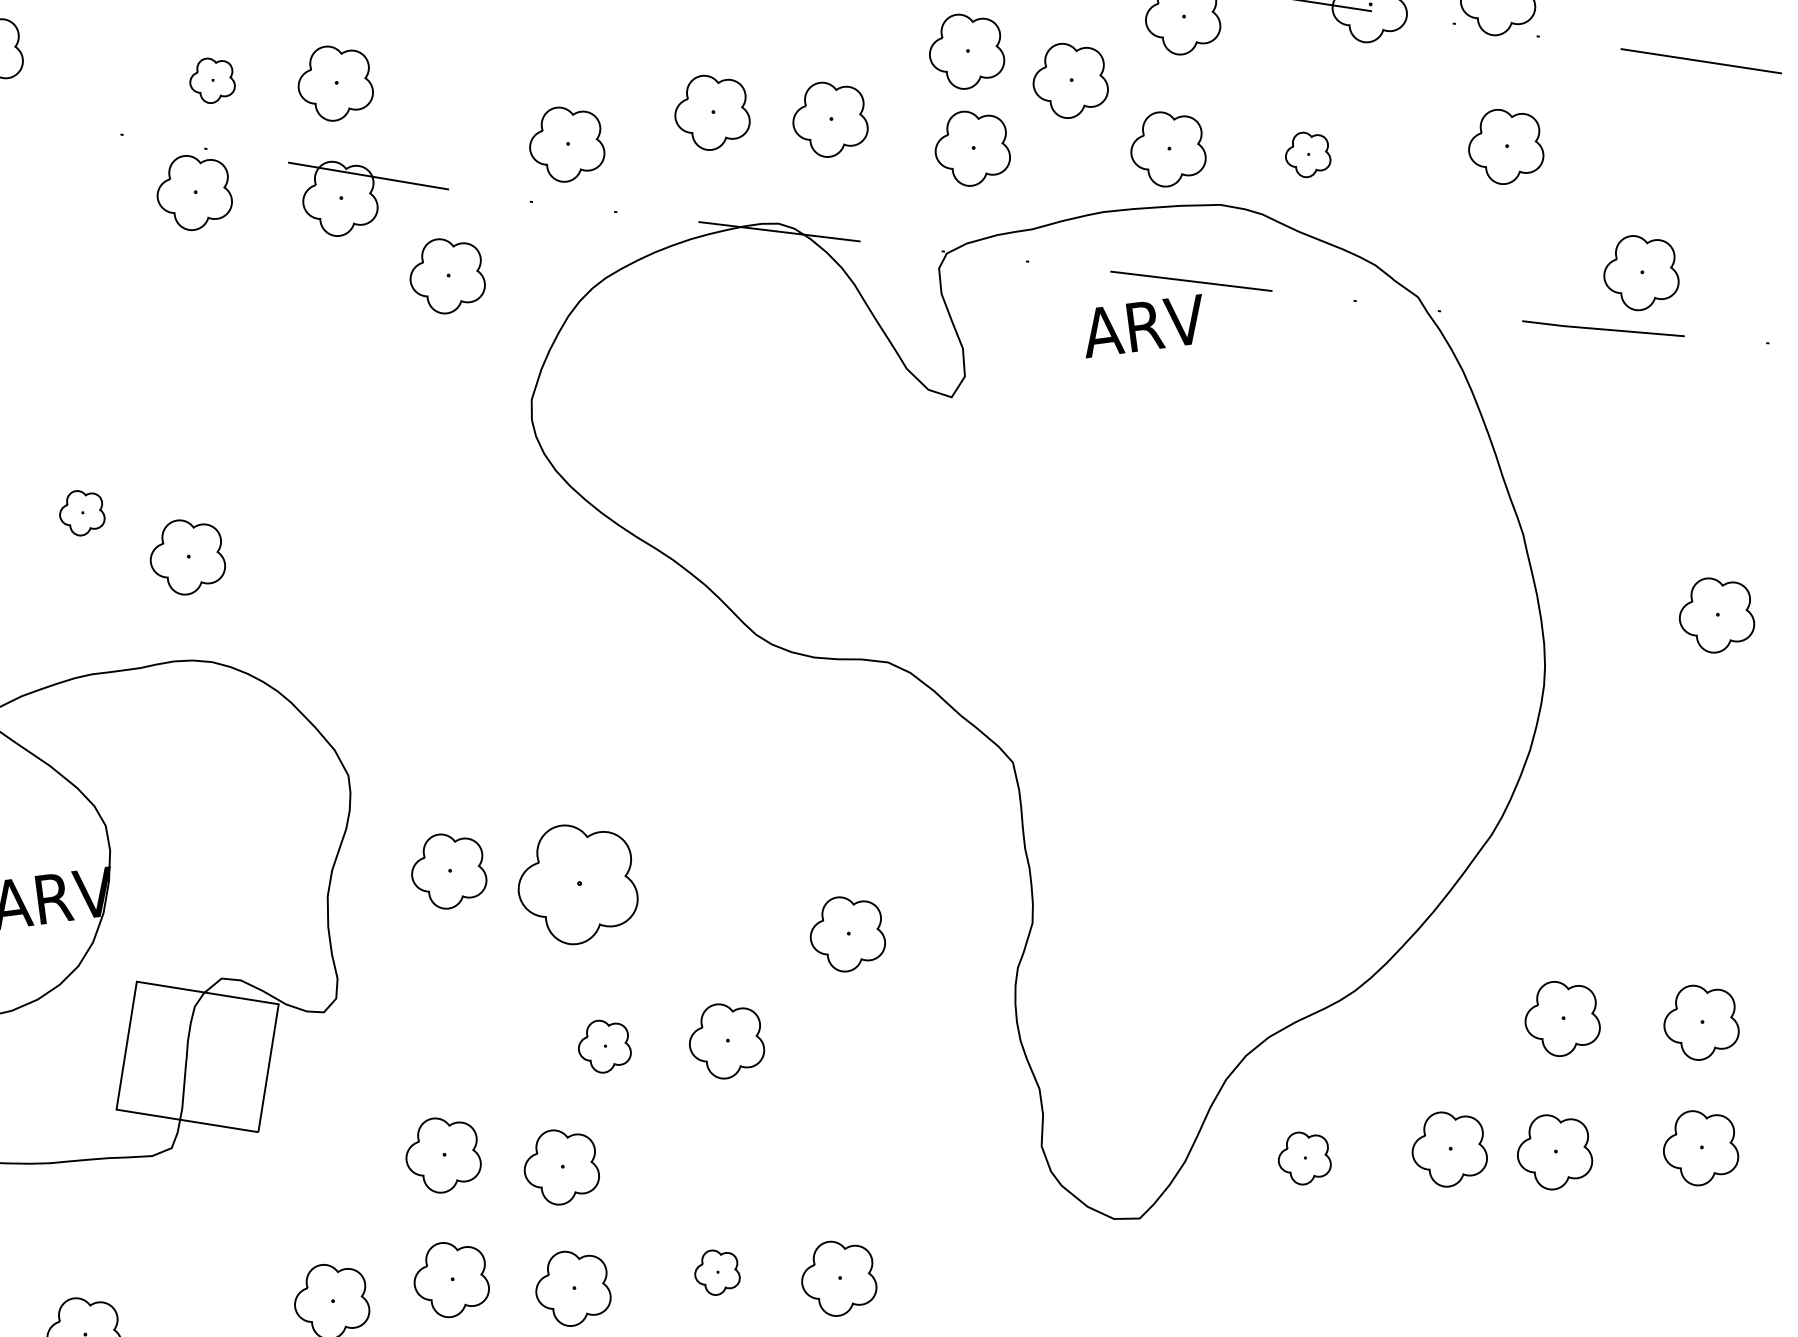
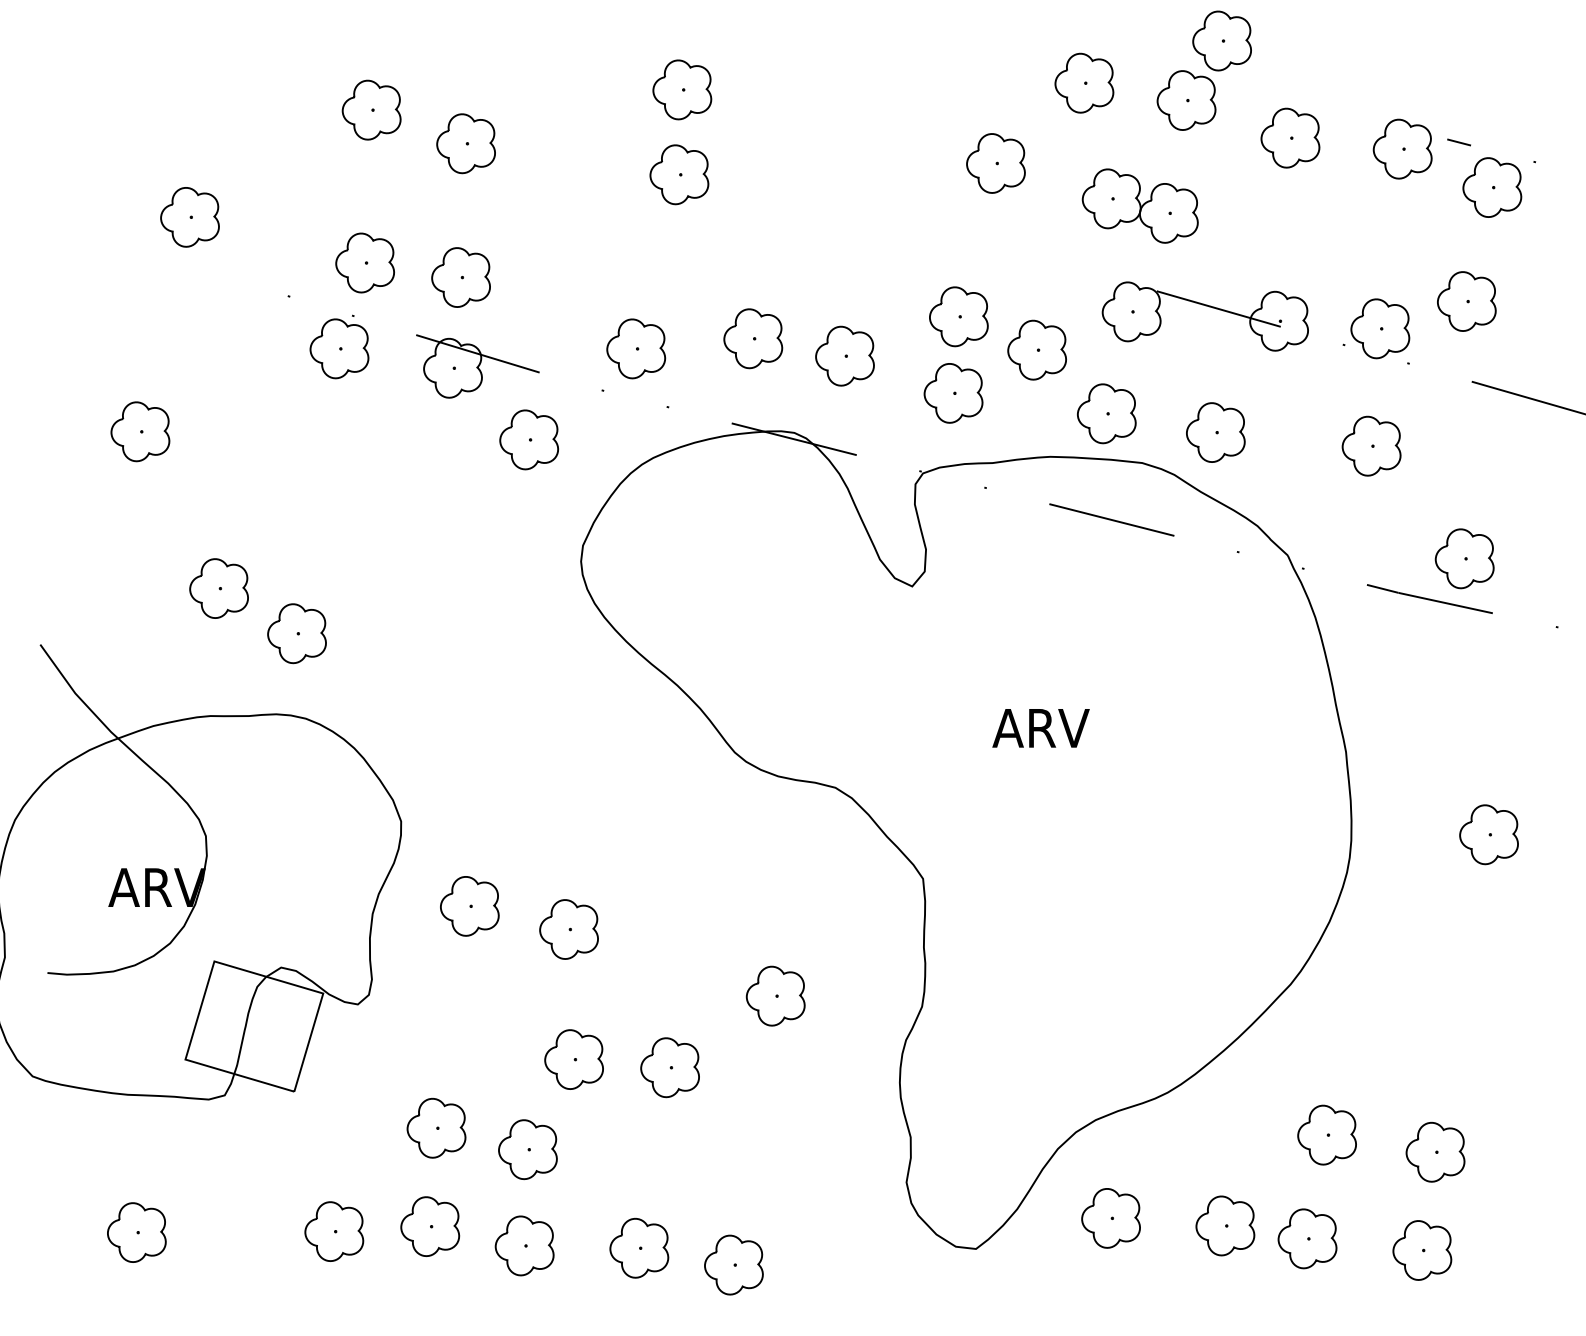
part: (211, 79) -> (364, 262), size x1.67
part: (1307, 154) -> (1215, 432), size x1.67
text: (1143, 326) -> (1040, 728), moved
part: (81, 512) -> (218, 588), size x1.67
part: (576, 883) -> (568, 929), size x0.62
part: (603, 1046) -> (573, 1059), size x1.43
part: (1303, 1158) -> (1110, 1218), size x1.43
part: (717, 1271) -> (639, 1247), size x1.67

